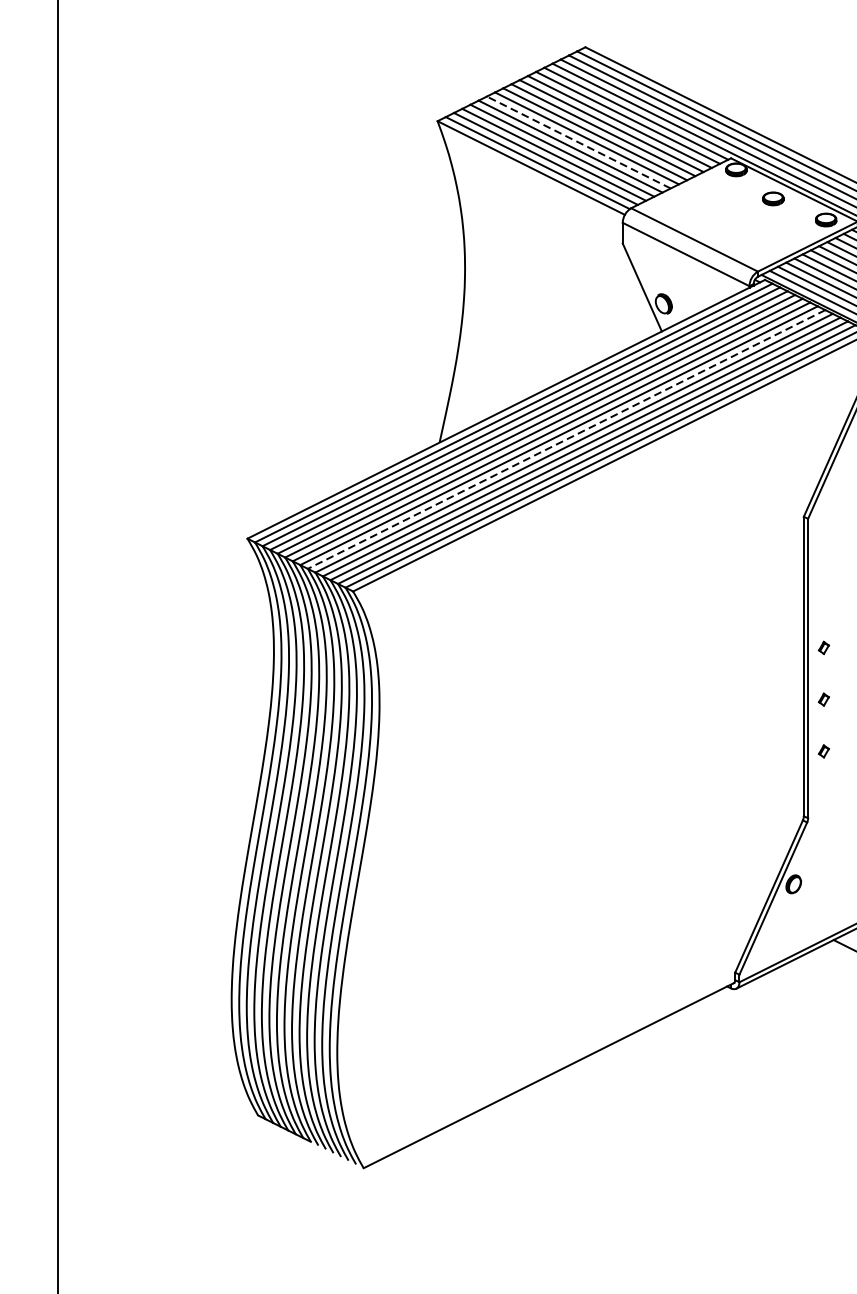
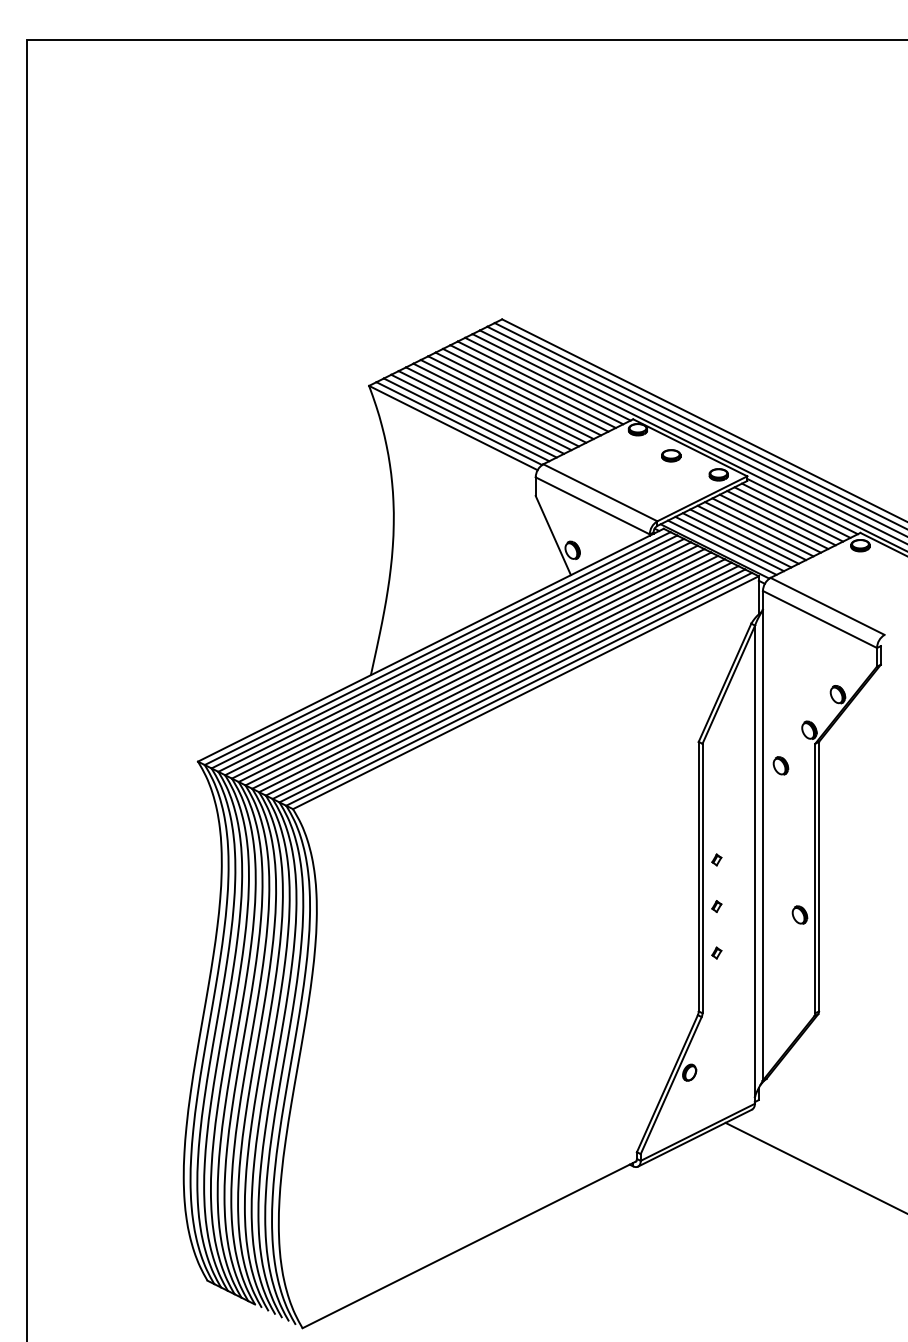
line: (578, 141) -> (495, 404), dashed -> solid
line: (565, 439) -> (484, 672), dashed -> solid

